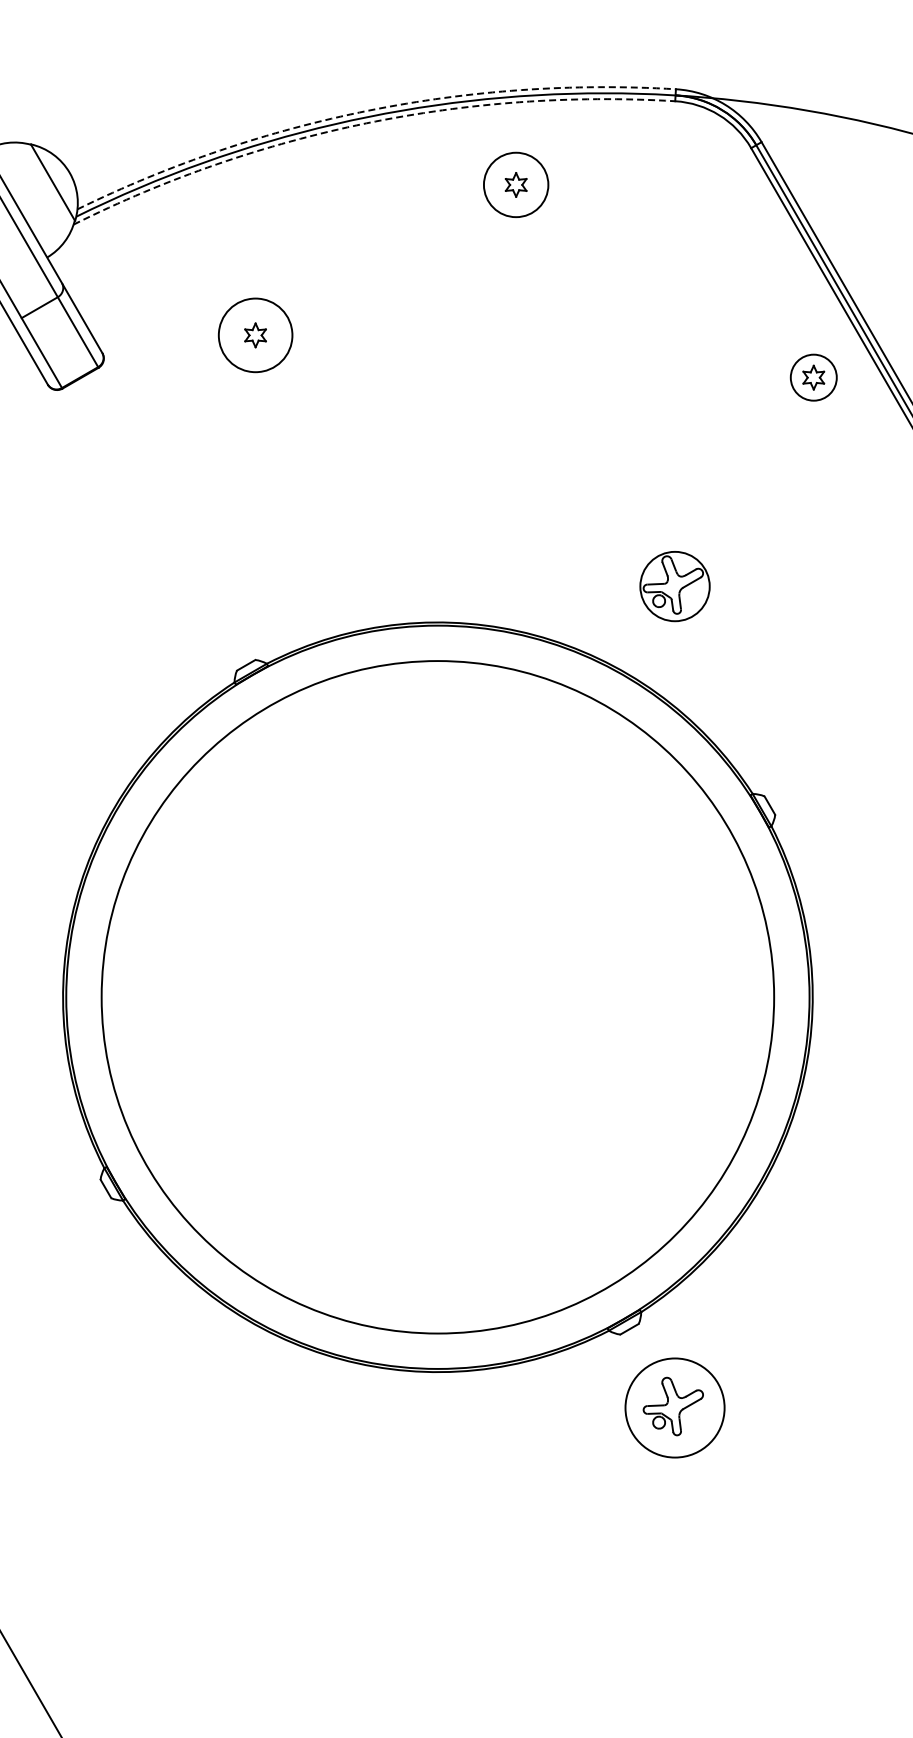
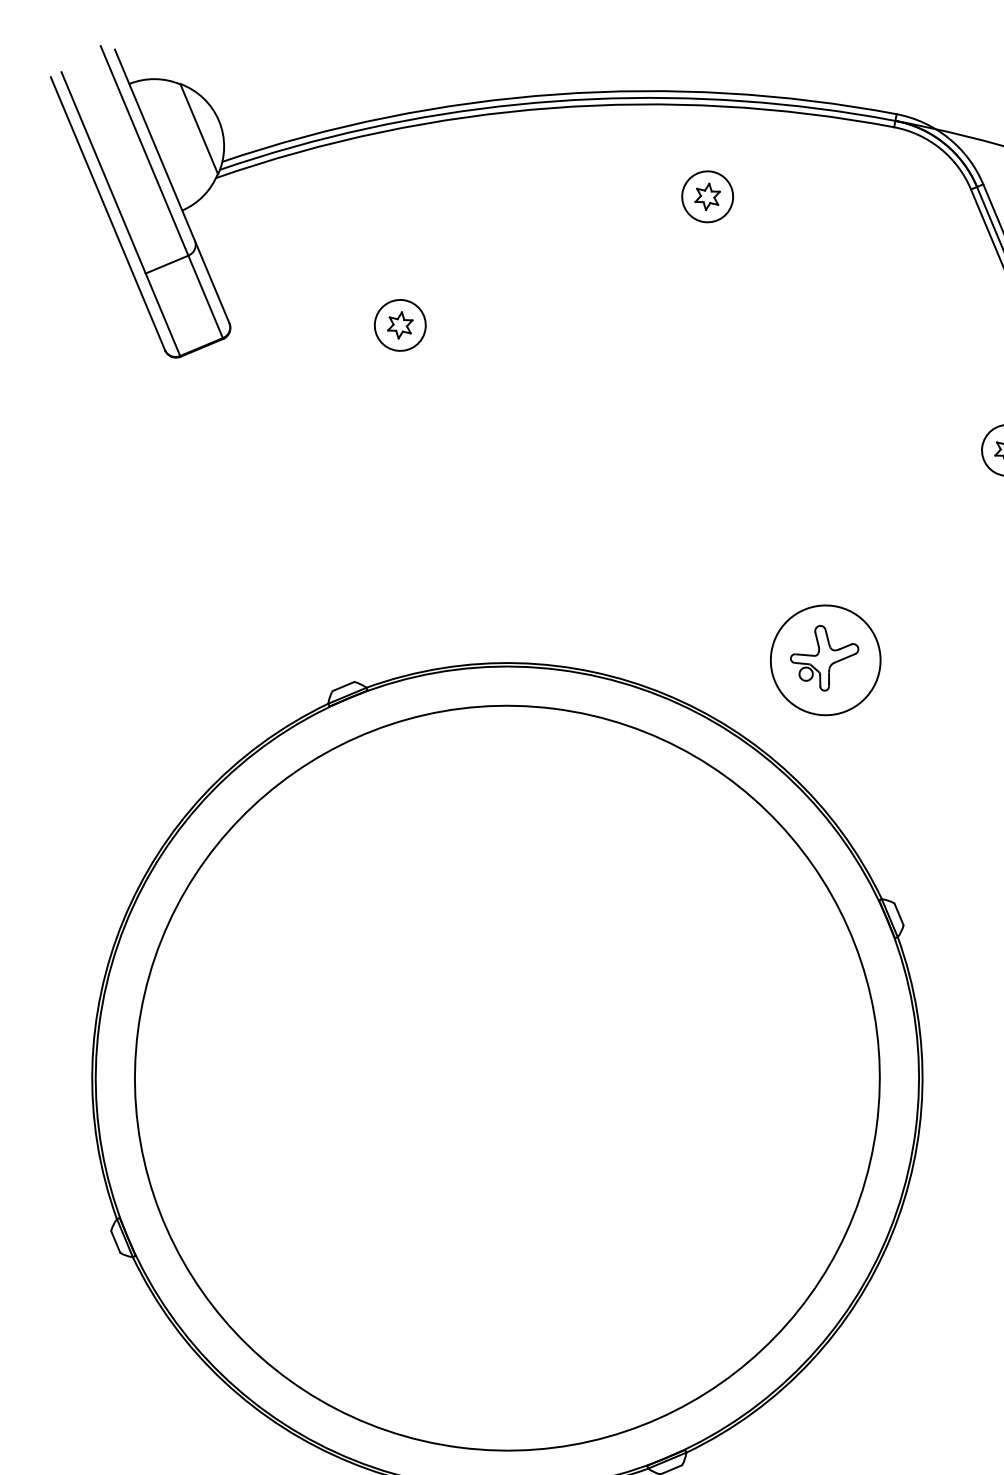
arc: (368, 110) -> (555, 94), dashed -> solid
arc: (366, 123) -> (551, 108), dashed -> solid
circle: (516, 184) -> (708, 196), size x0.71
circle: (255, 335) -> (400, 325), size x0.62
circle: (674, 586) -> (825, 660), size x1.43

